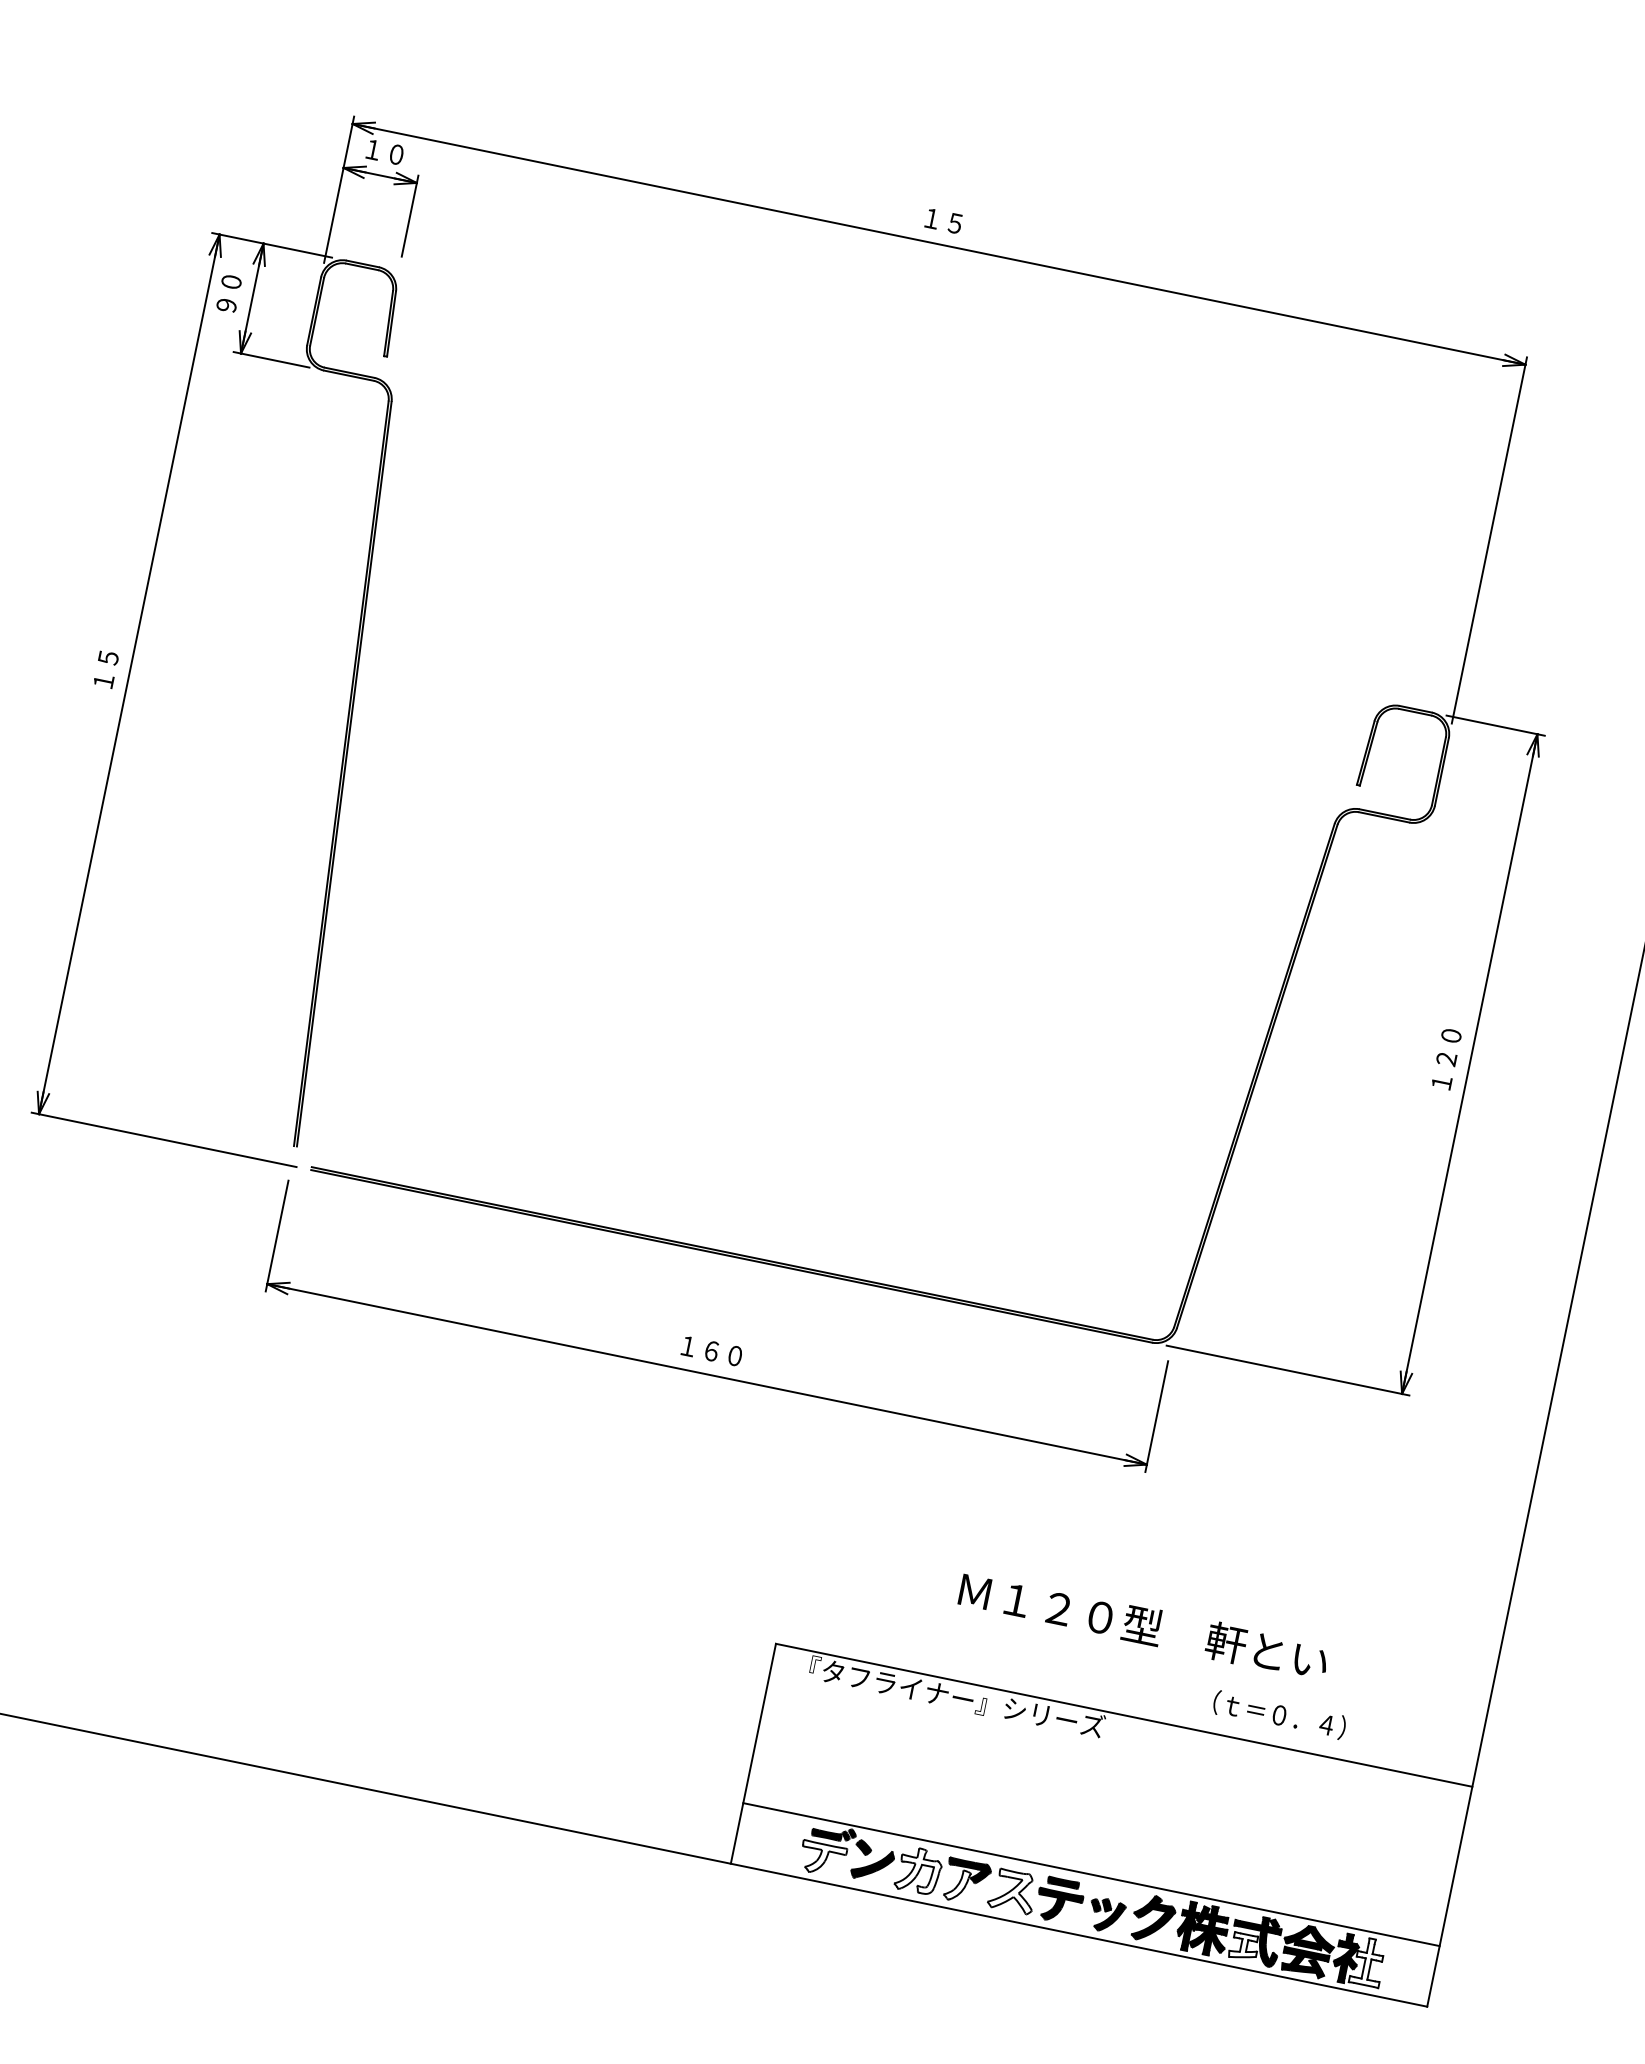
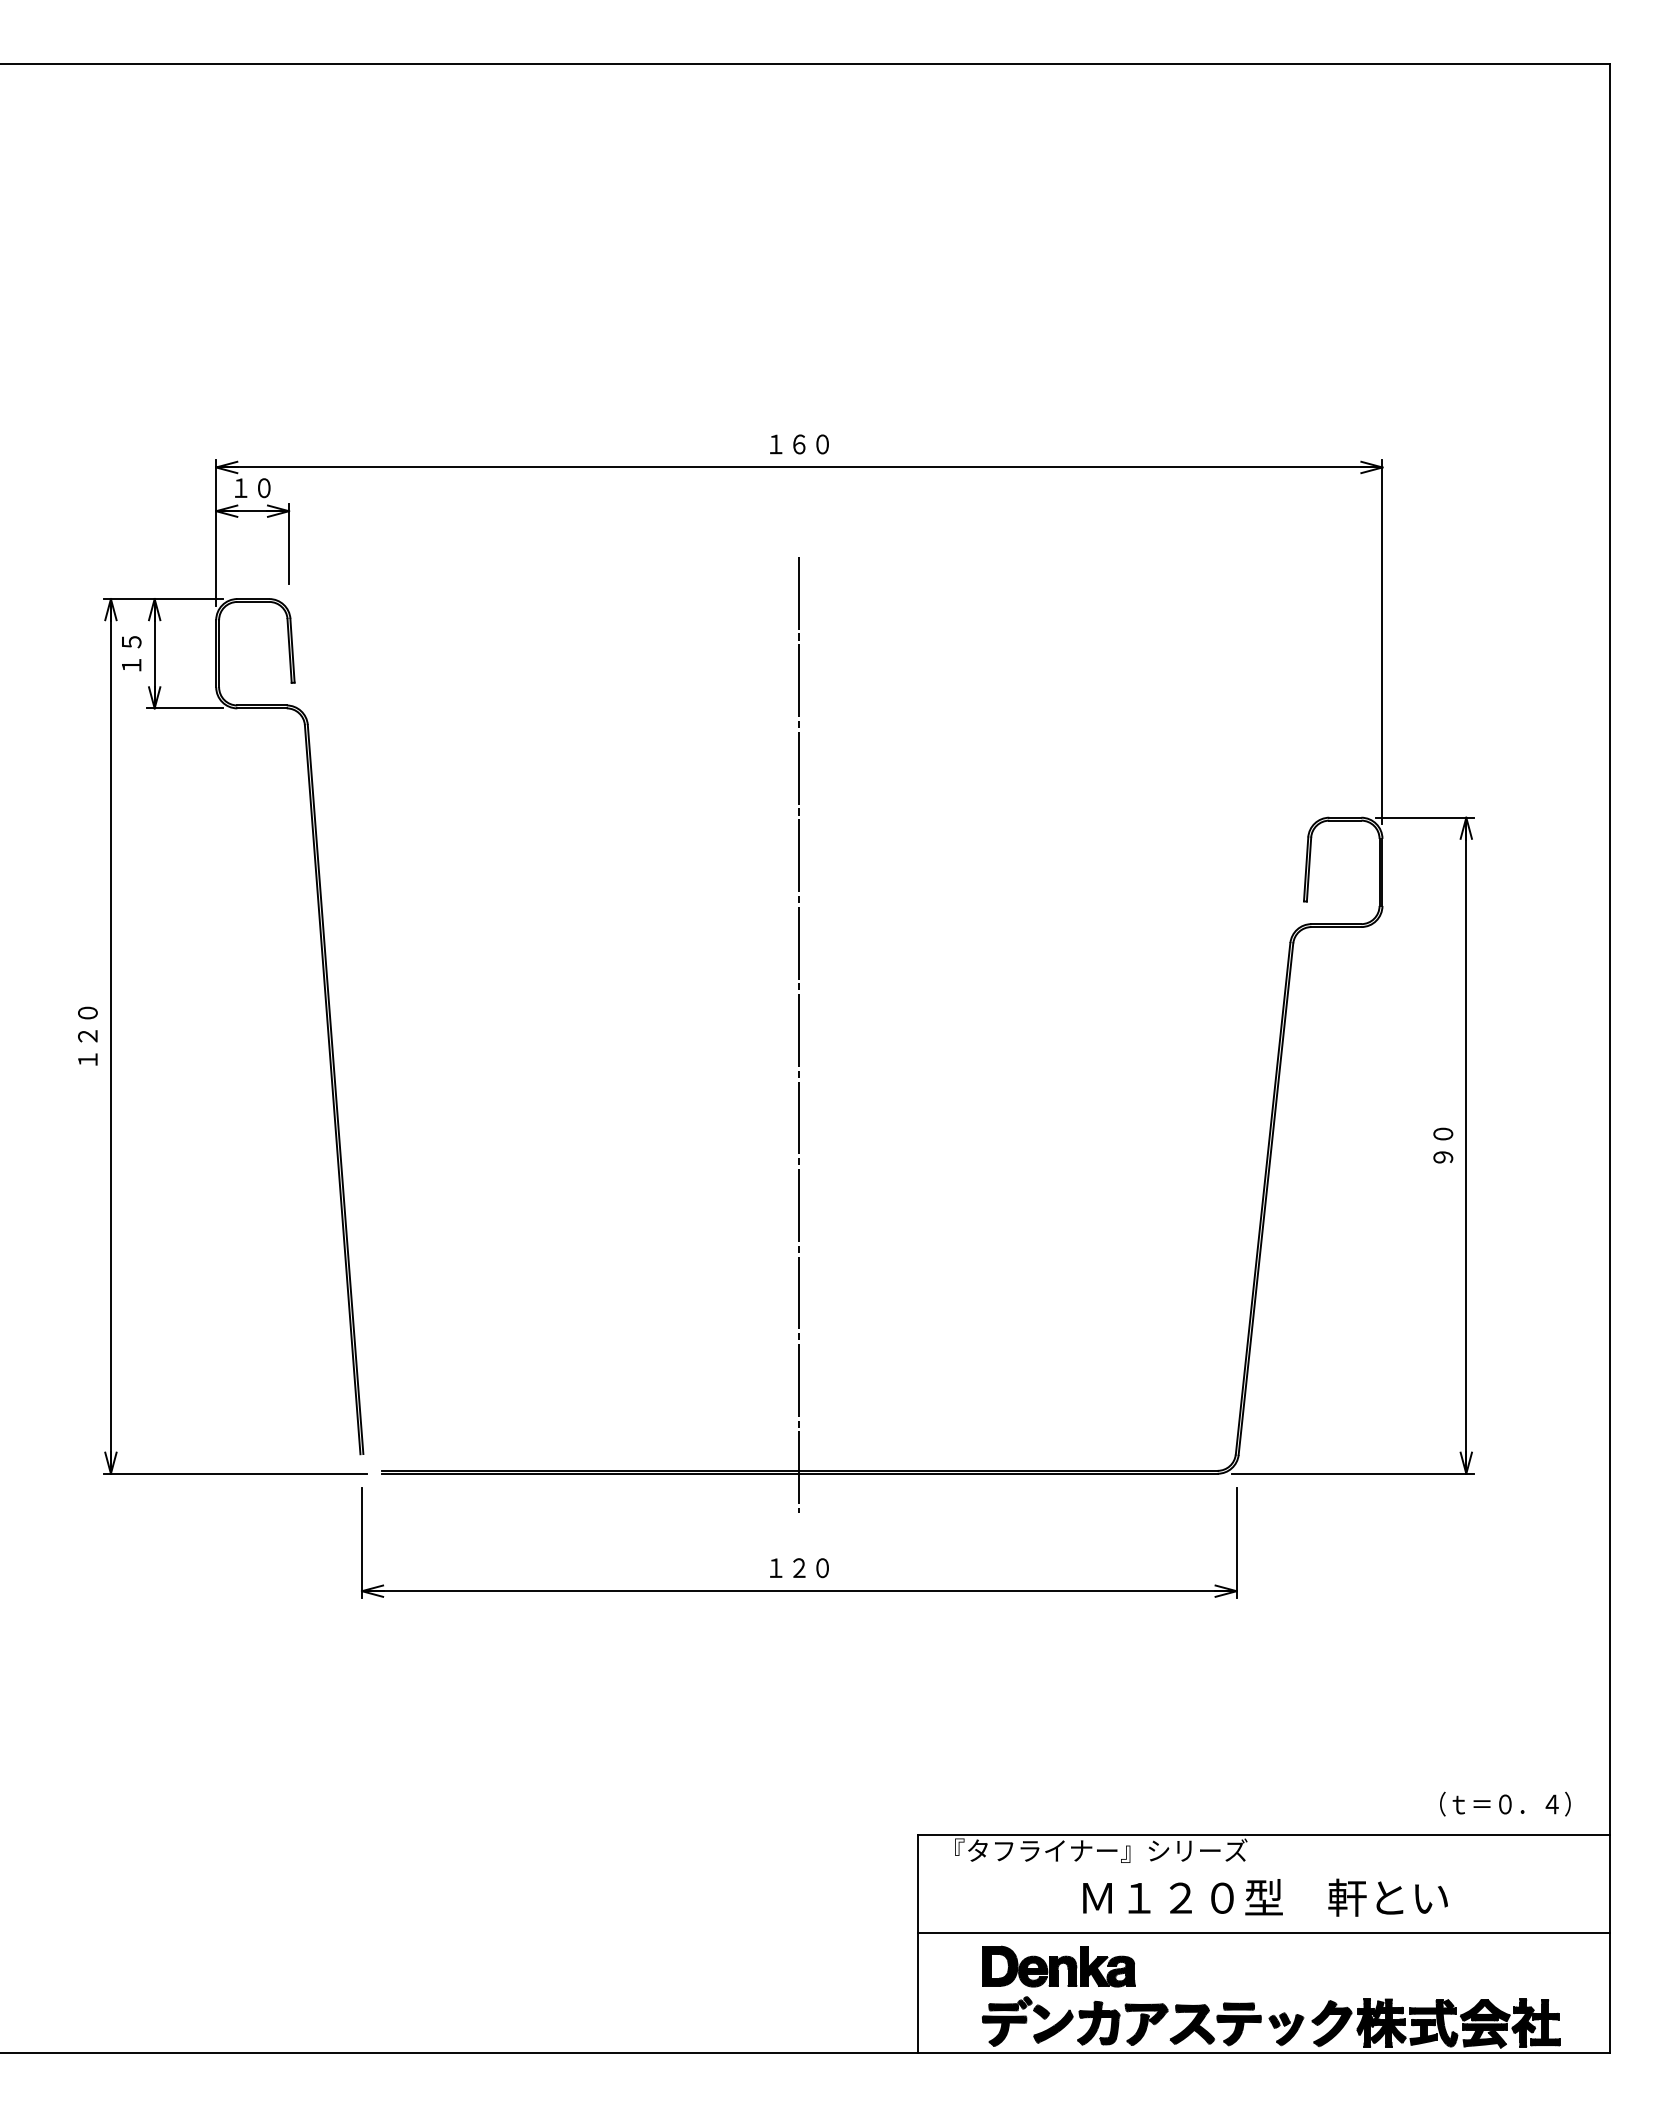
text: (943, 221) -> (799, 444), １５ -> １６０
text: (229, 293) -> (131, 653), ９０ -> １５
text: (105, 668) -> (87, 1035), １５ -> １２０
line: (822, 814) -> (799, 1034), added
text: (1446, 1059) -> (1443, 1145), １２０ -> ９０
text: (711, 1351) -> (799, 1568), １６０ -> １２０
text: (1144, 1625) -> (1265, 1897), moved
text: (1279, 1714) -> (1505, 1803), moved
part: (890, 1805) -> (1058, 1966), added
fill: (822, 1858) -> (1004, 2030), added
fill: (918, 1869) -> (1098, 2022), added
line: (1090, 1874) -> (1263, 1933), moved
fill: (956, 1884) -> (1137, 2029), added
fill: (1013, 1890) -> (1192, 2023), added
fill: (1243, 1946) -> (1423, 2031), added
fill: (1368, 1962) -> (1545, 2022), added

